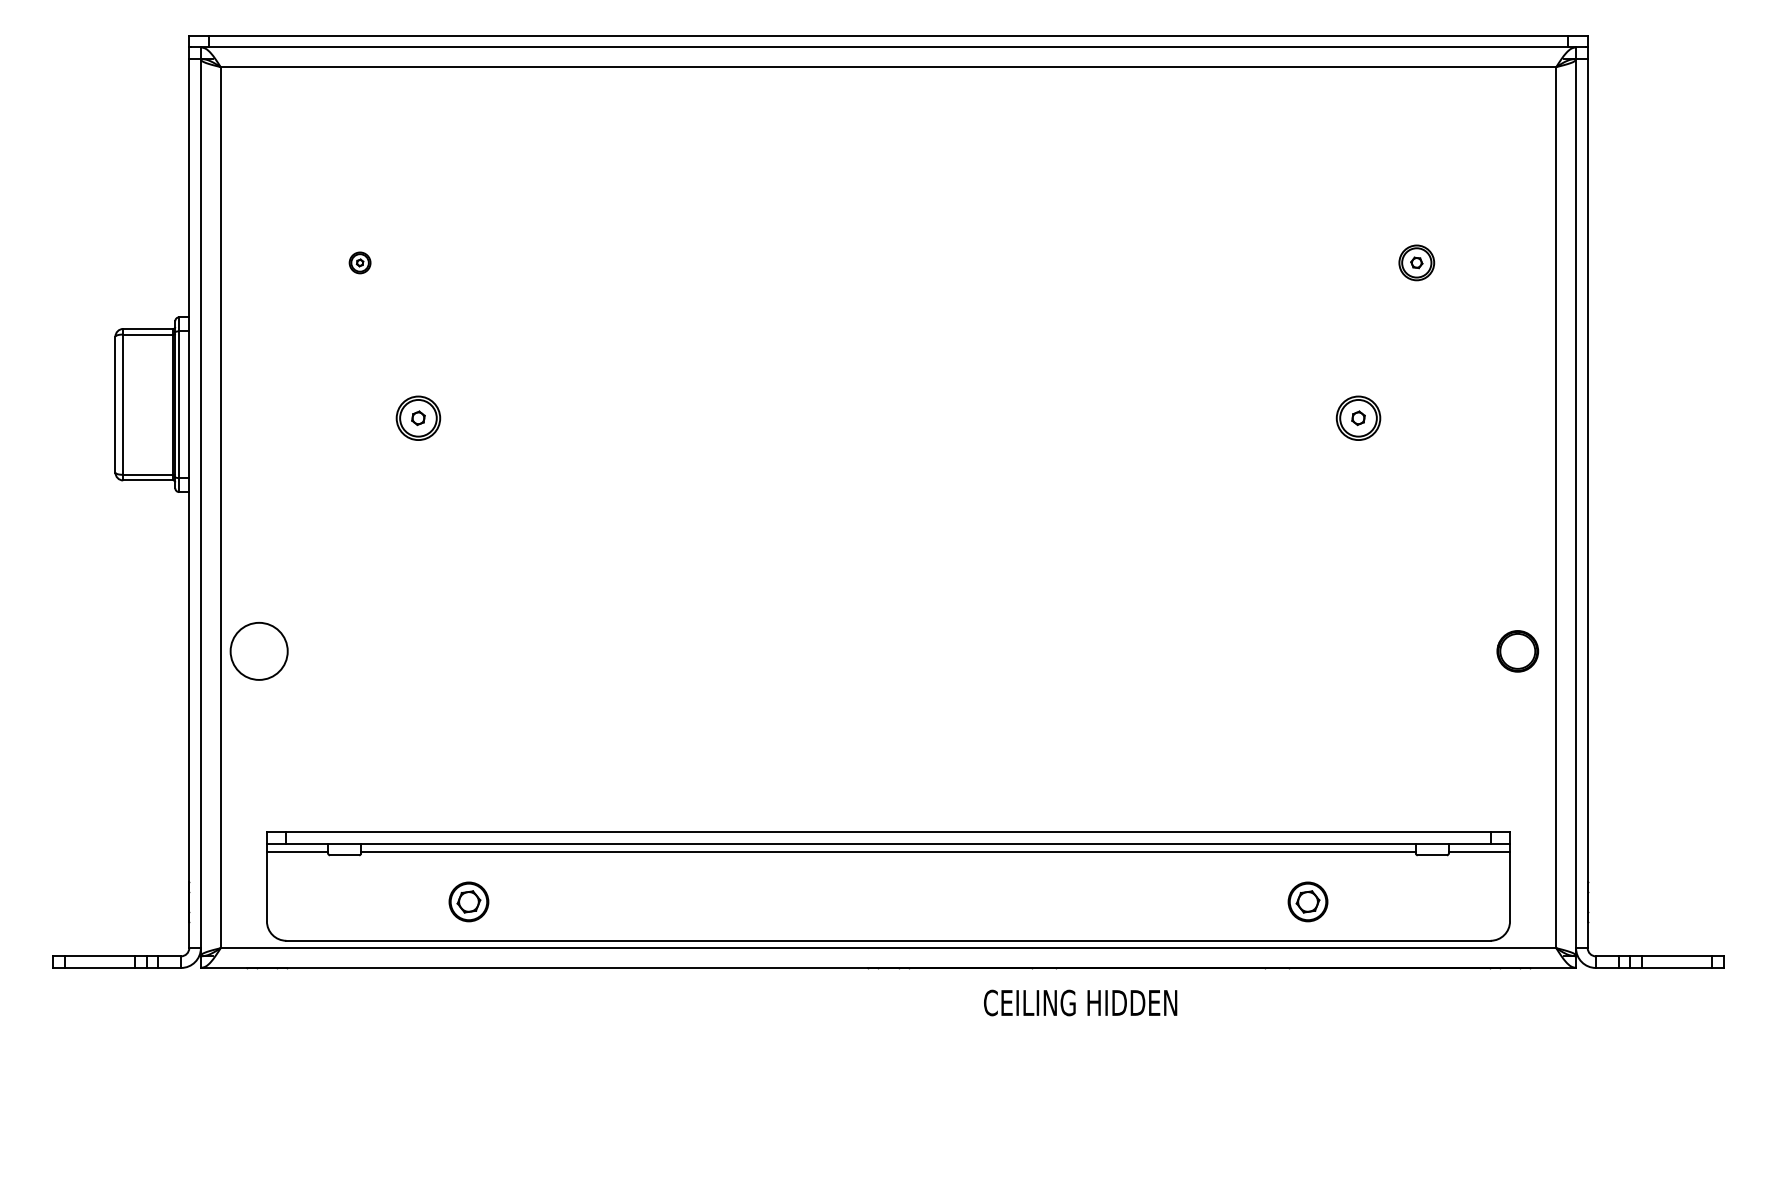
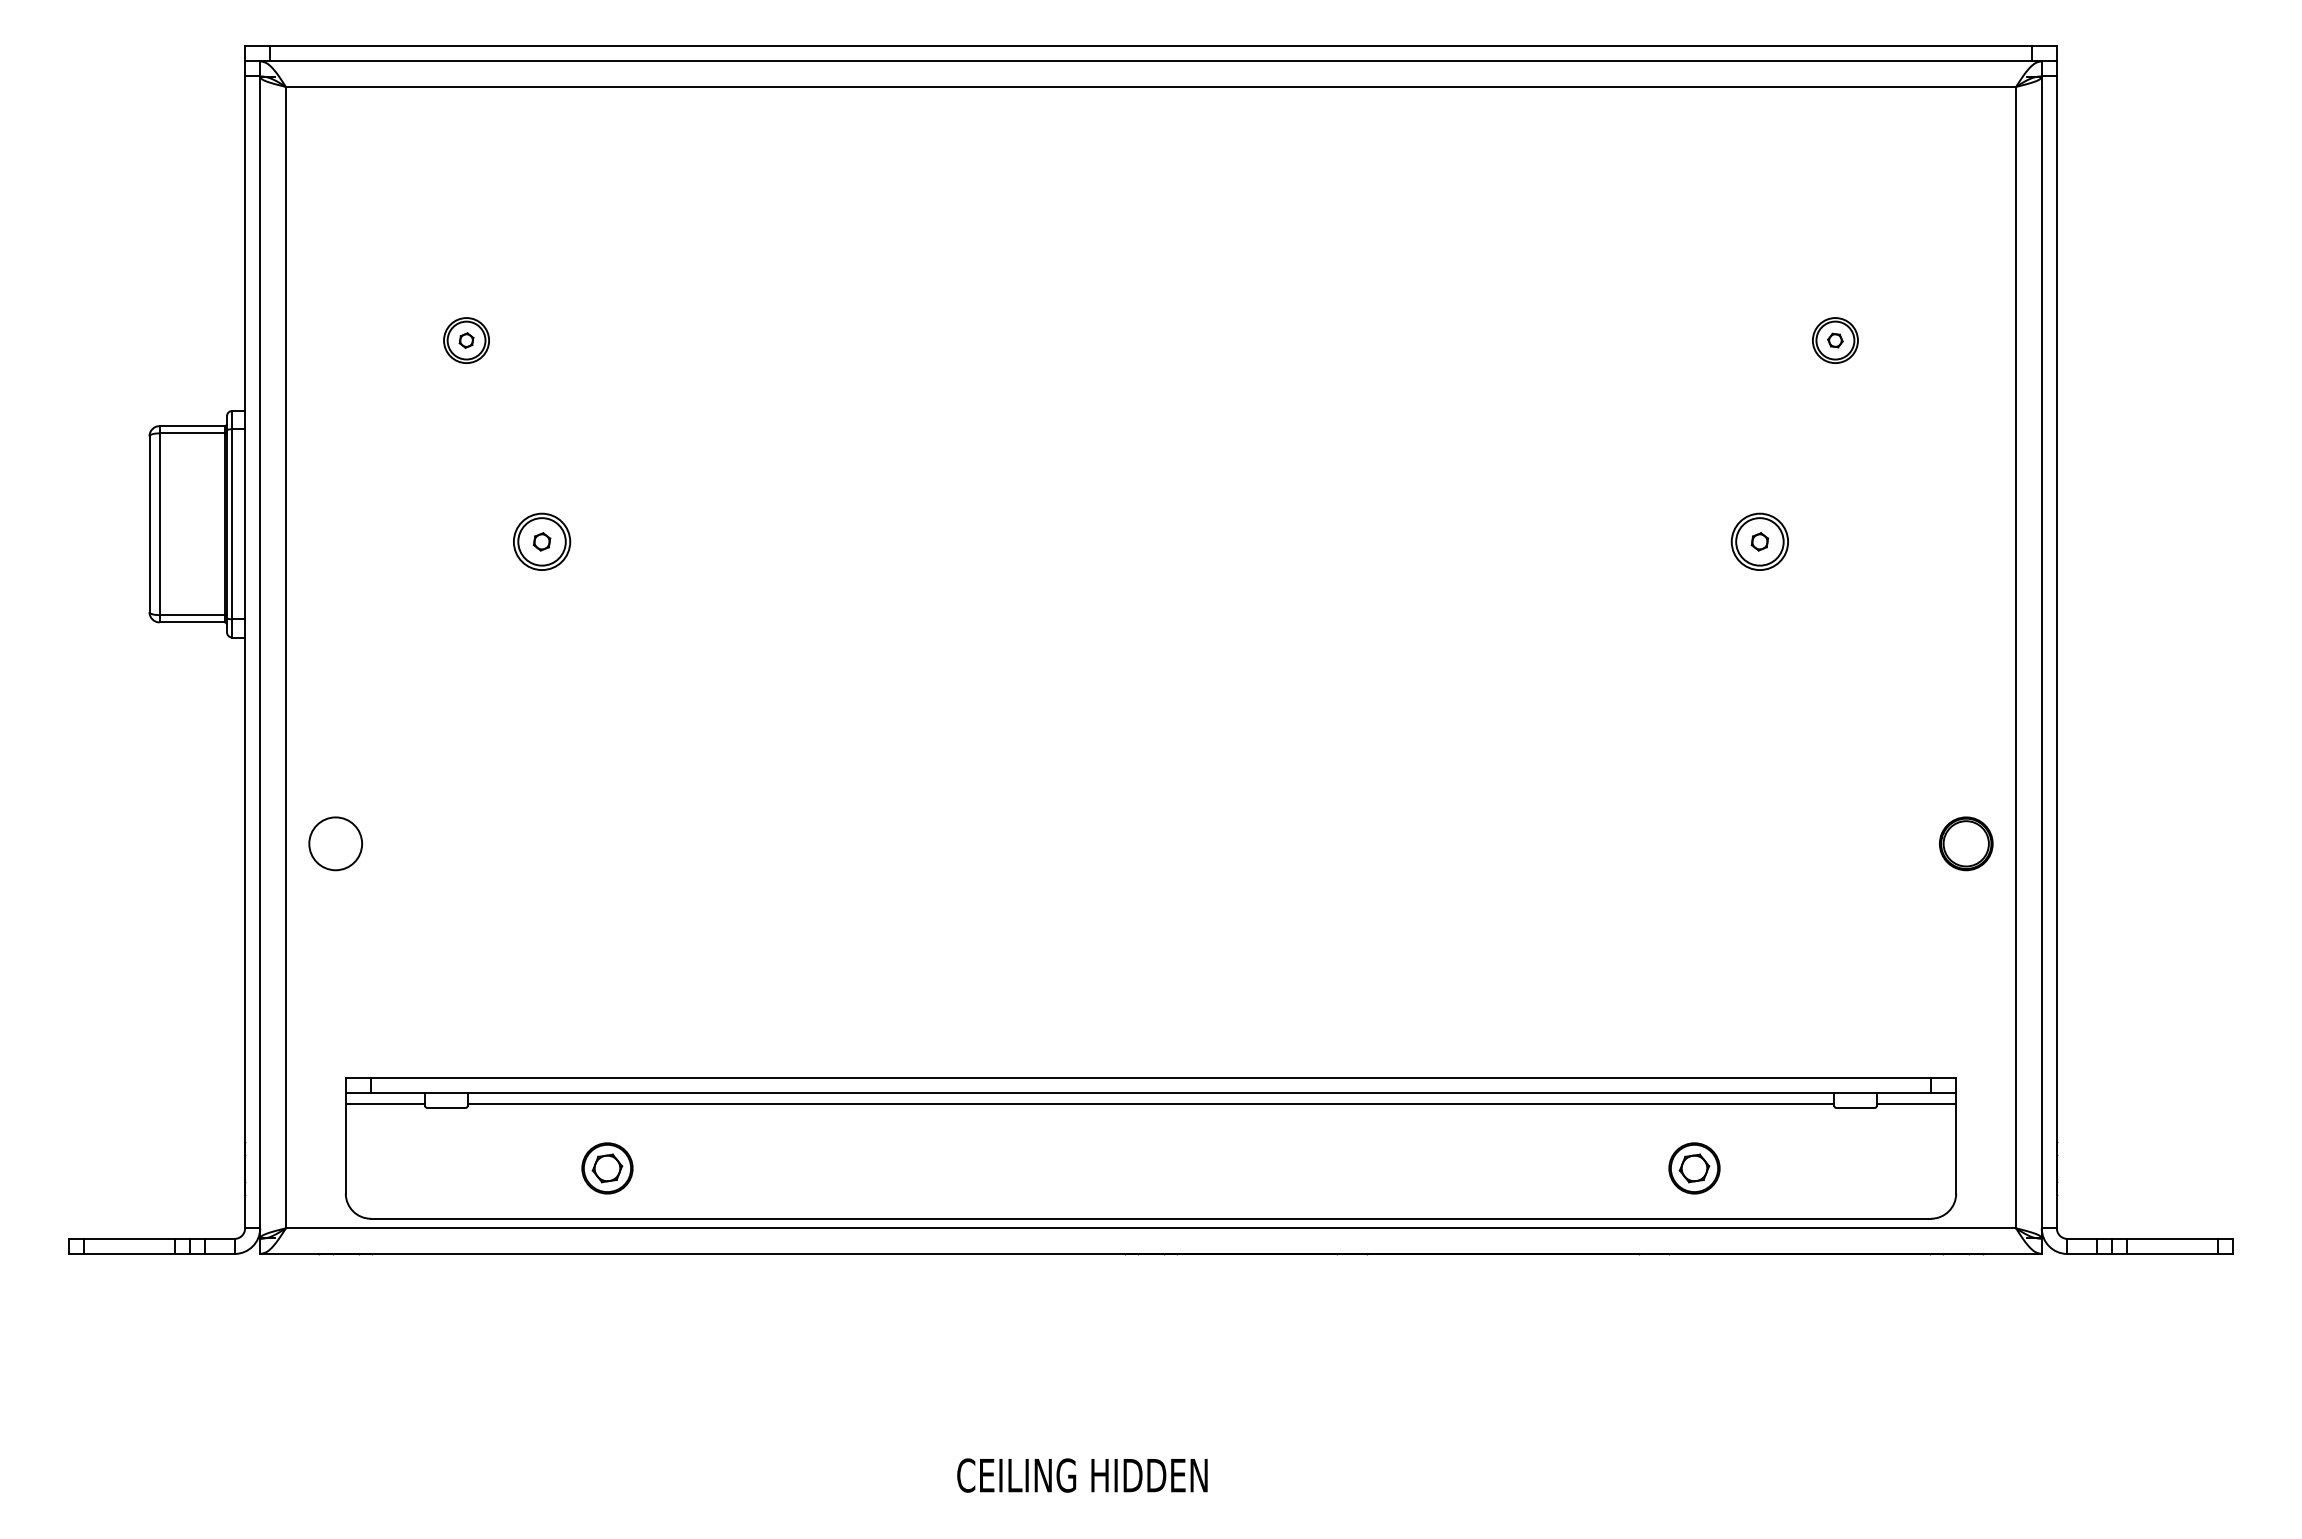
part: (359, 262) -> (465, 340), size x1.67
circle: (258, 650) -> (334, 842), size x0.71
text: (1080, 1002) -> (1082, 1474), moved

